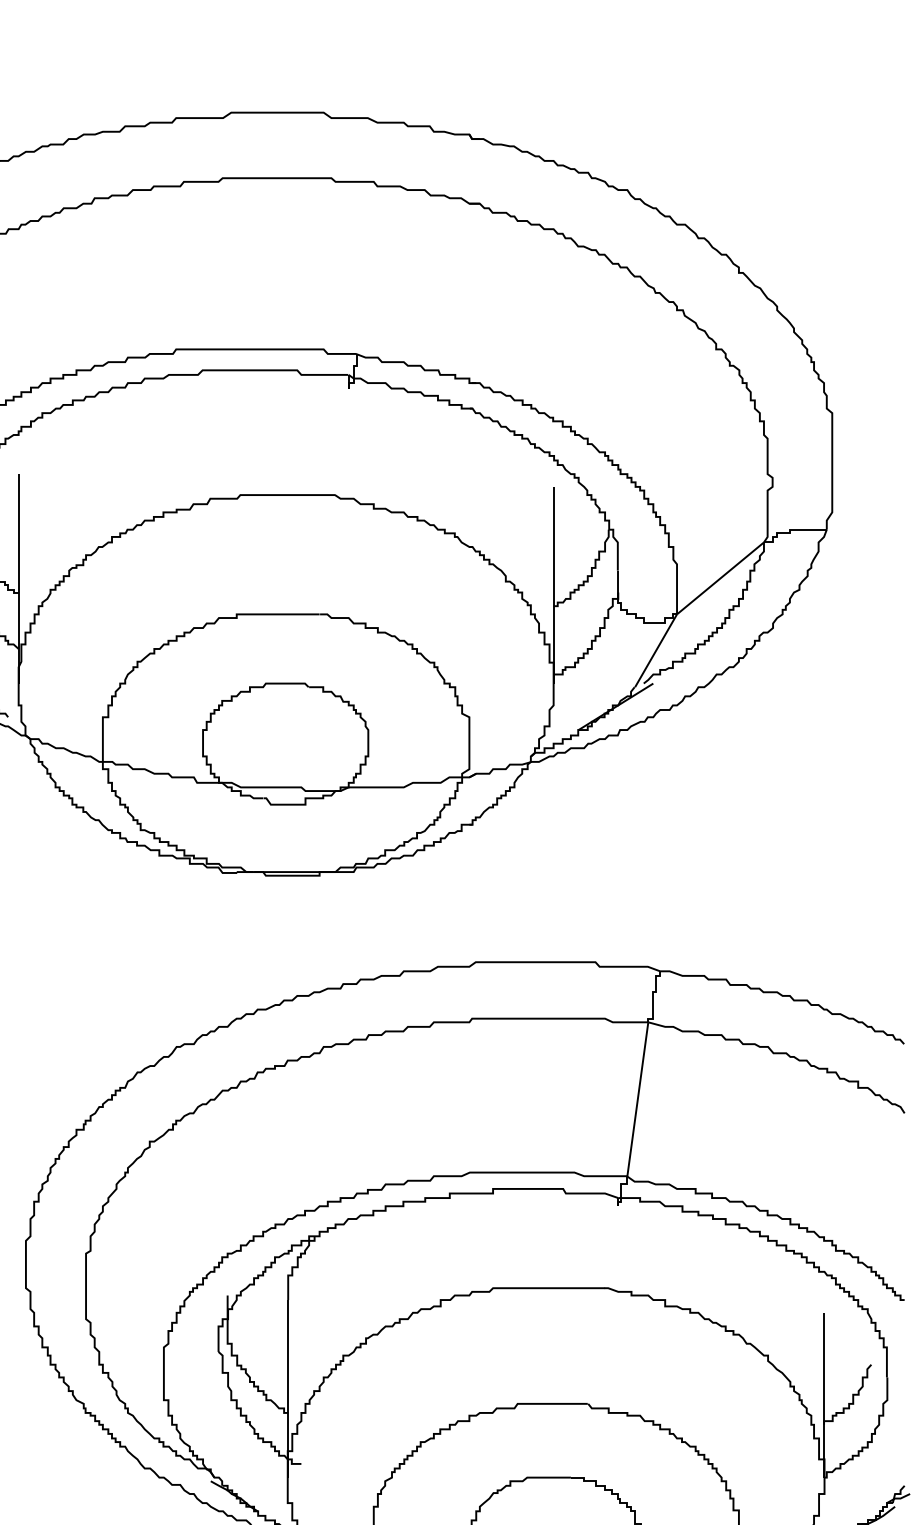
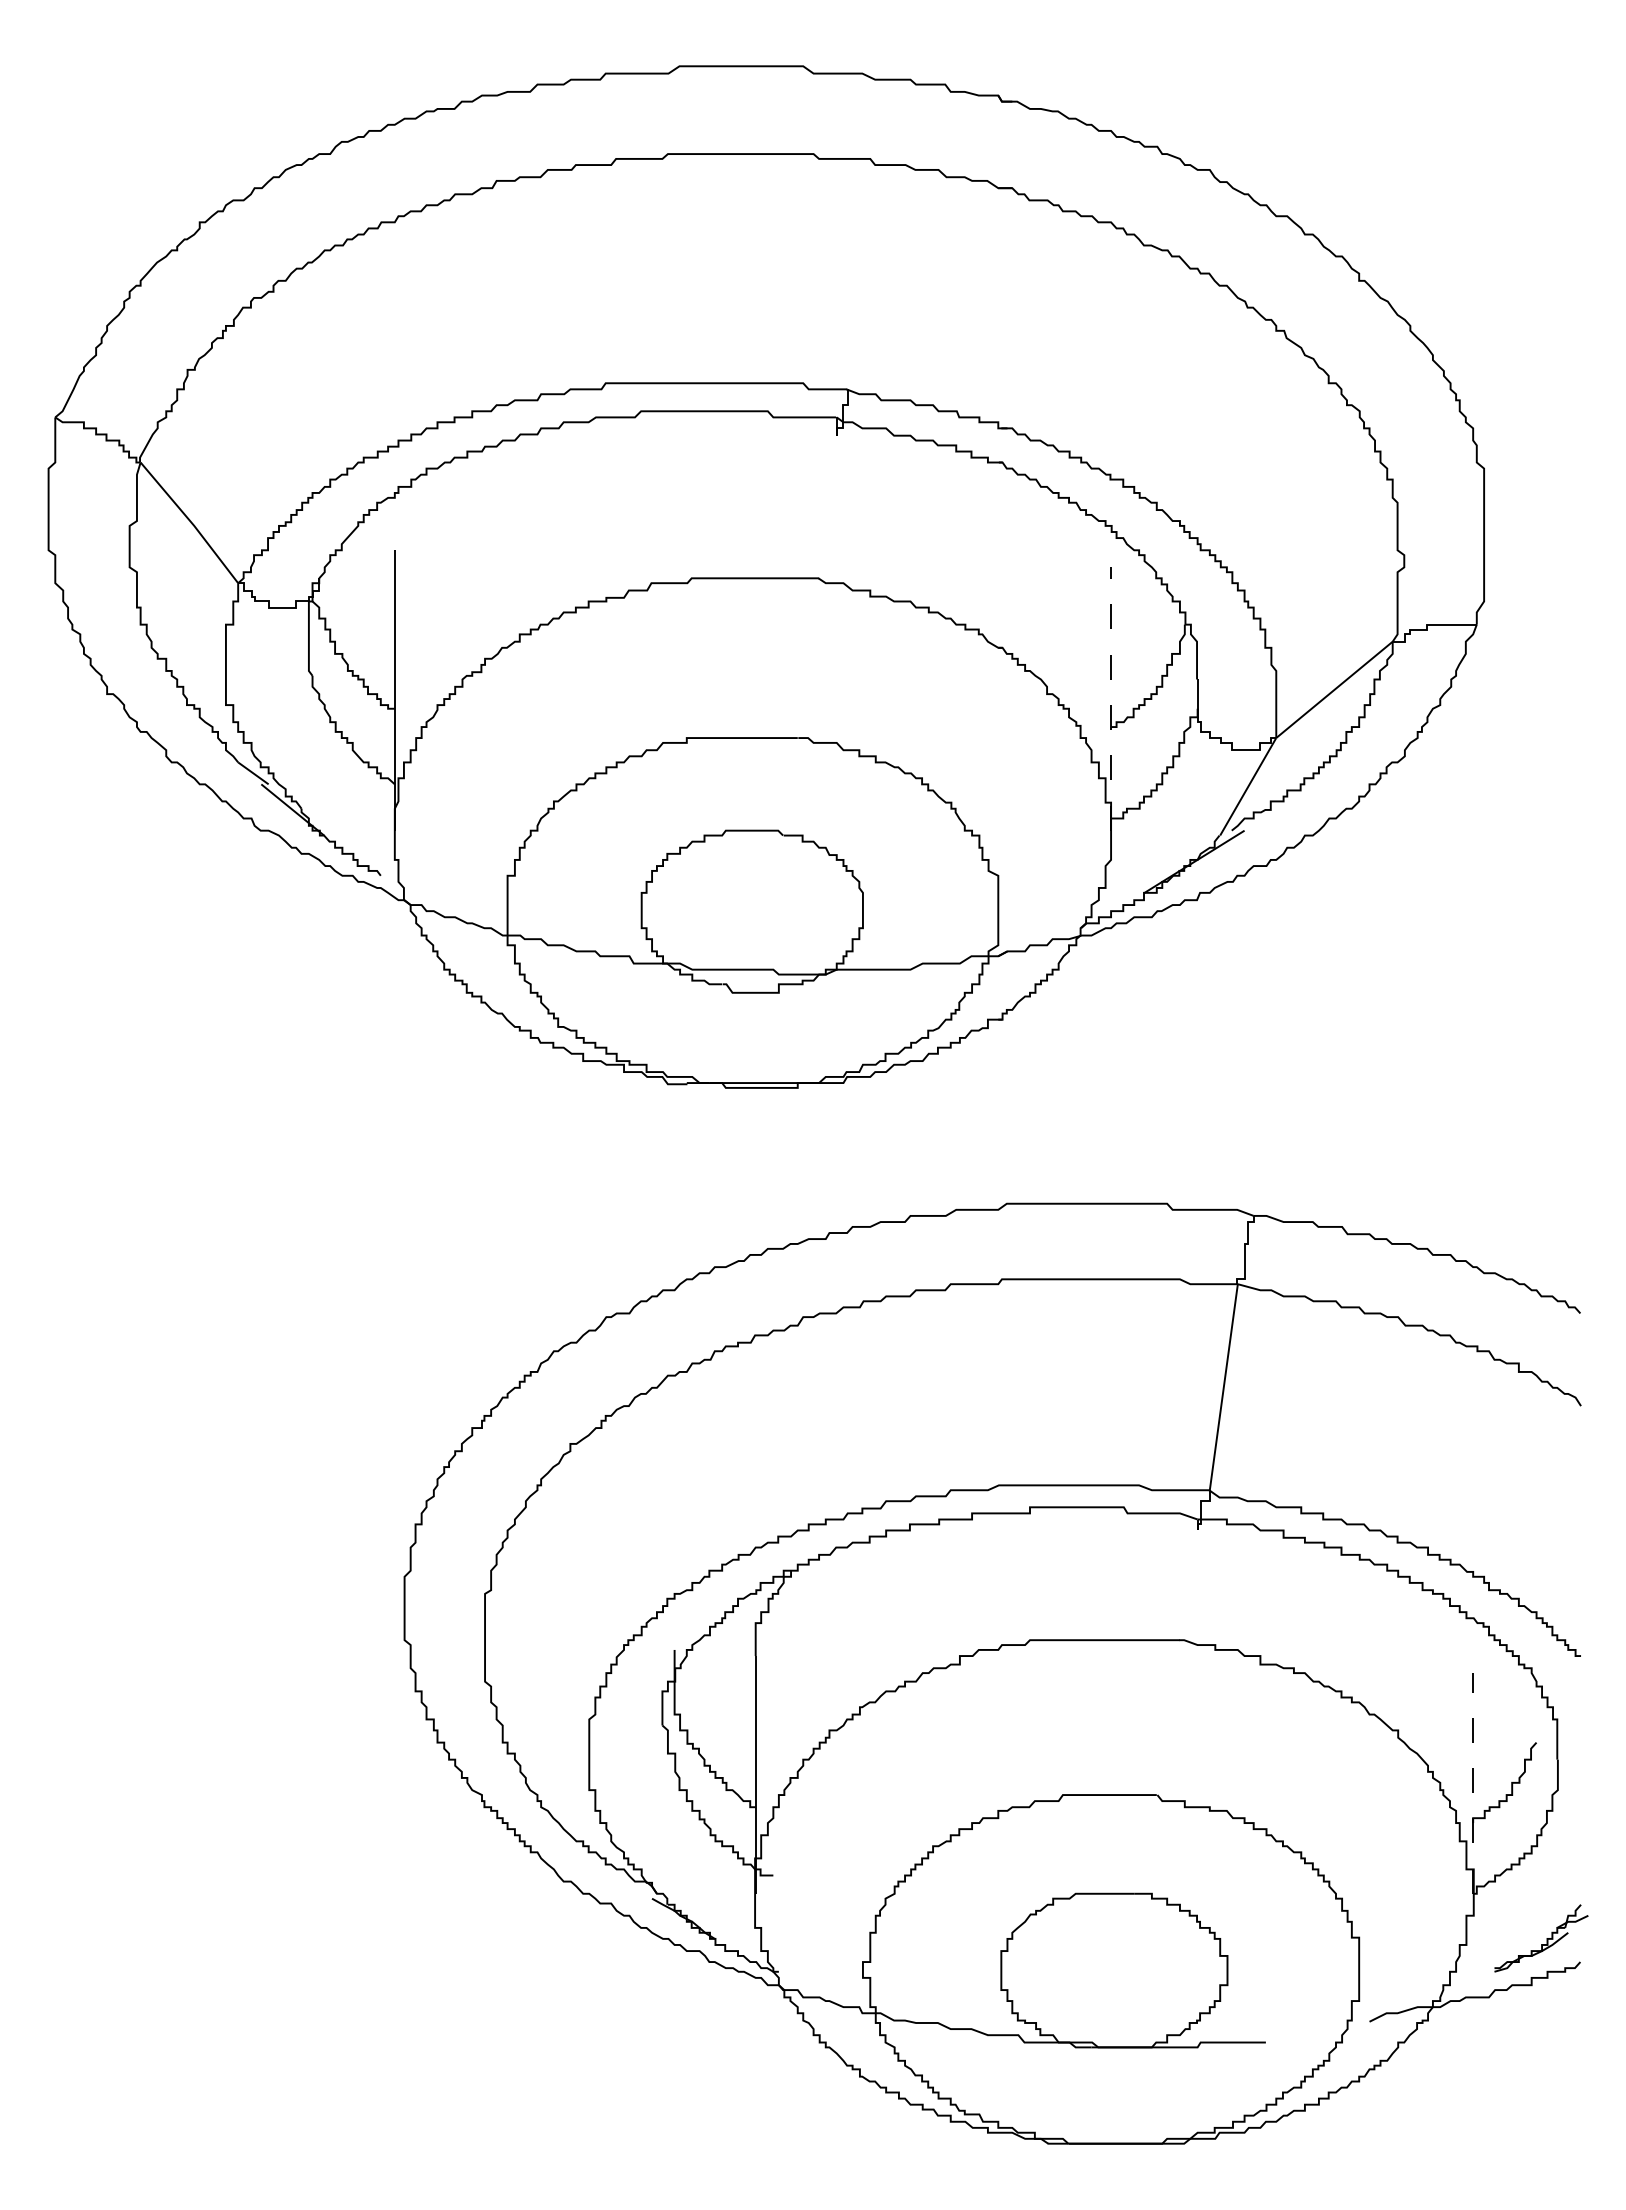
line: (553, 585) -> (1111, 699), solid -> dashed
line: (824, 1394) -> (1473, 1782), solid -> dashed

